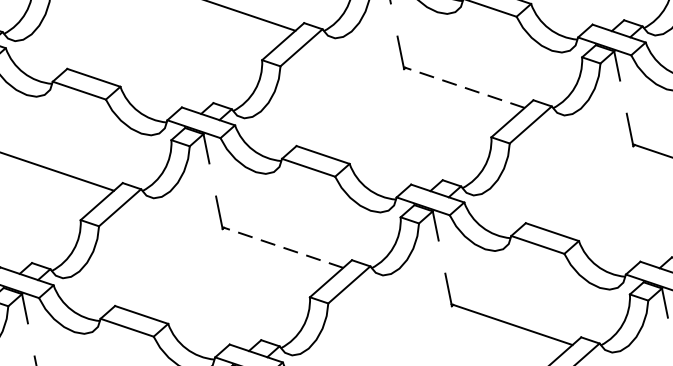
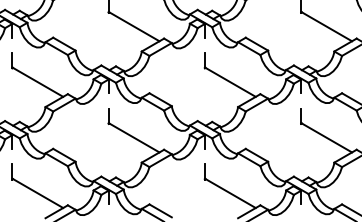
line: (462, 86) -> (229, 81), dashed -> solid
line: (281, 247) -> (133, 137), dashed -> solid

